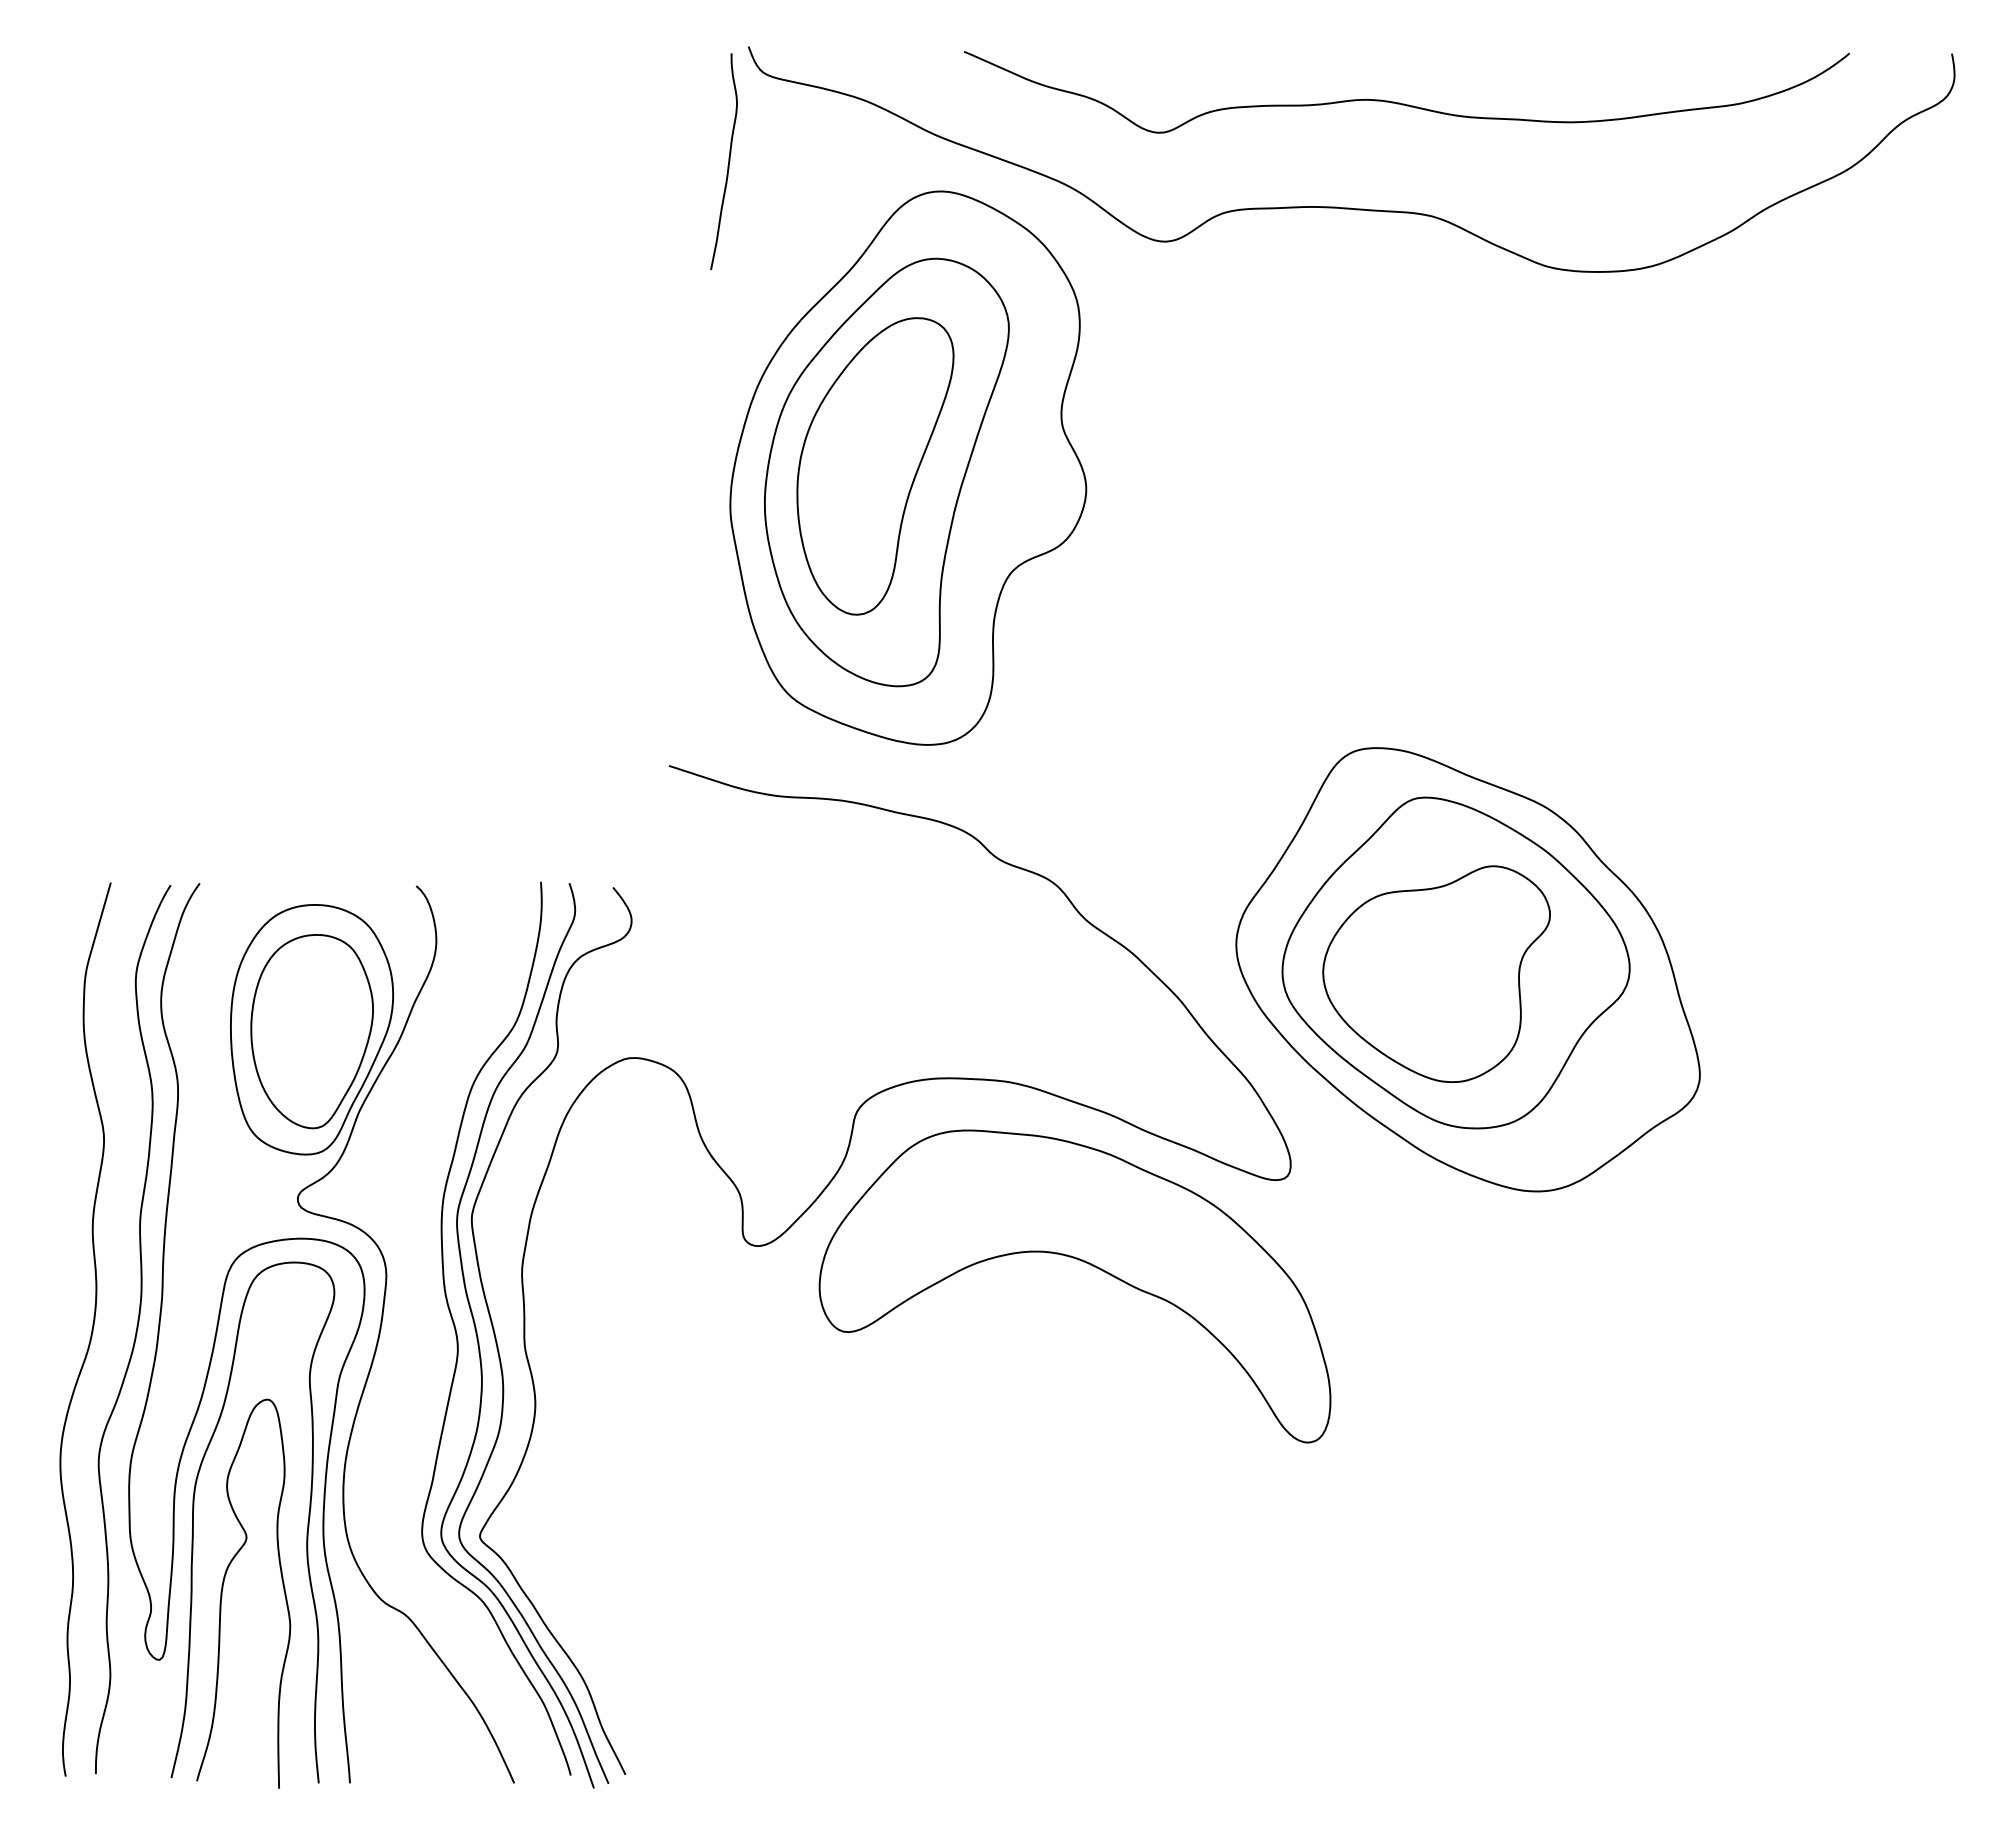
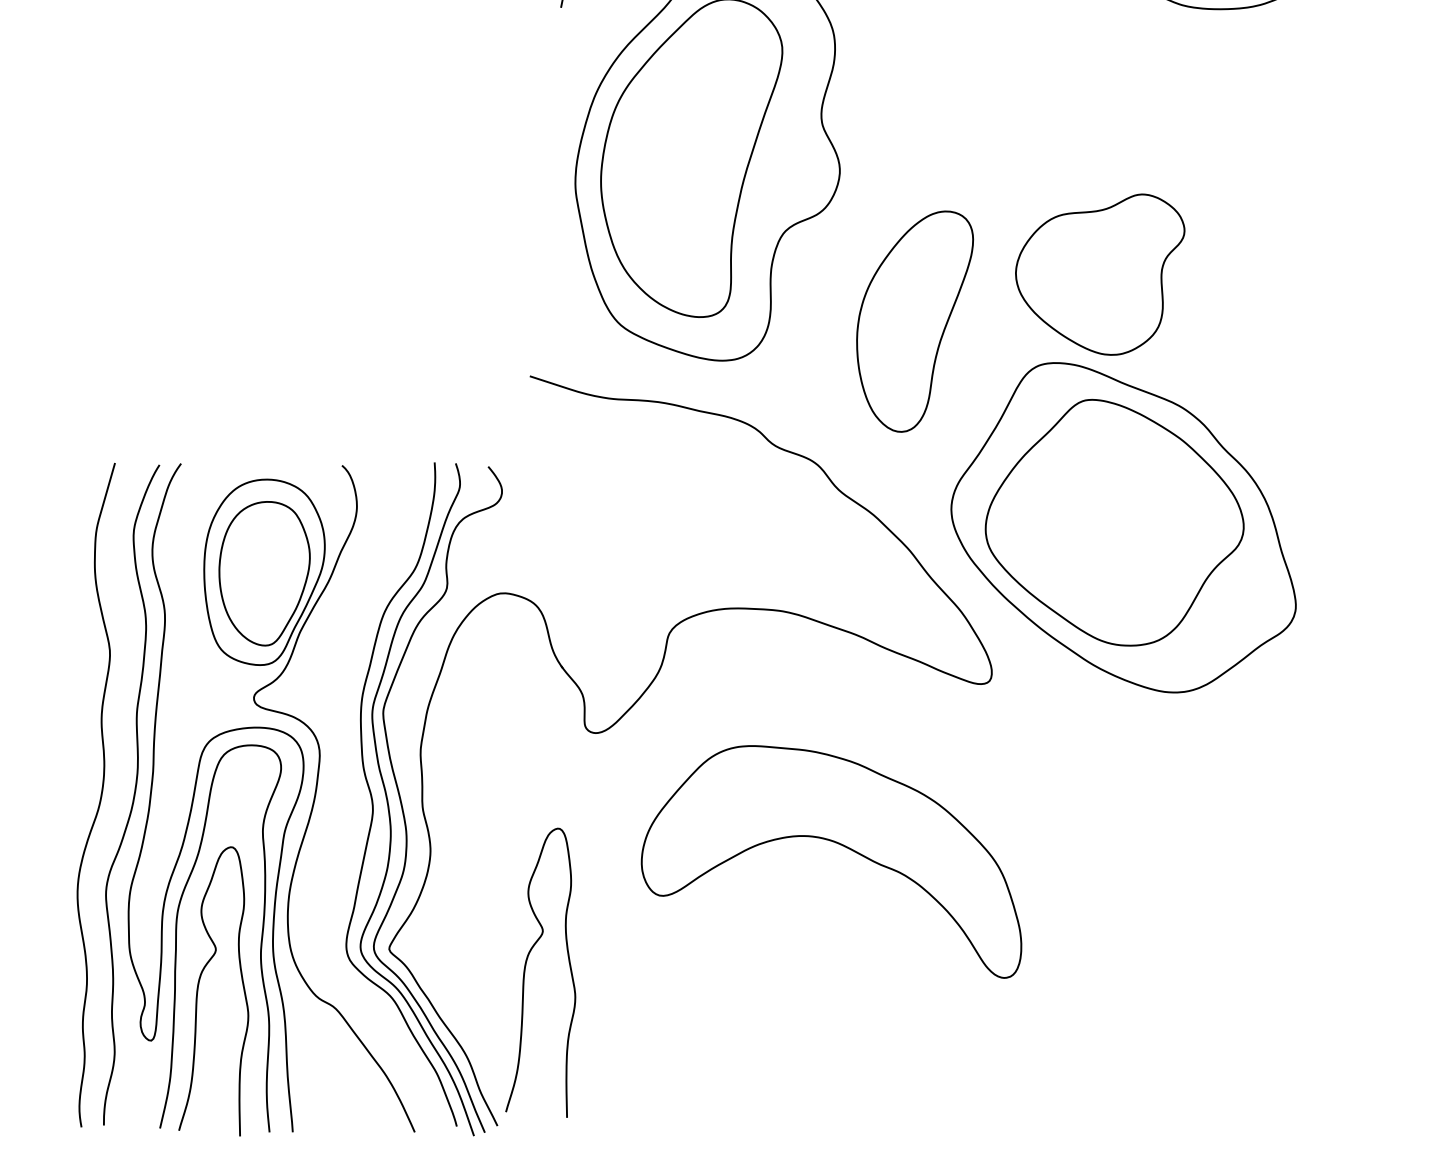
part: (875, 466) -> (915, 321), moved
part: (1436, 973) -> (1100, 274), moved
part: (1086, 1263) -> (840, 844), moved
curve: (663, 1563) -> (525, 968), added

